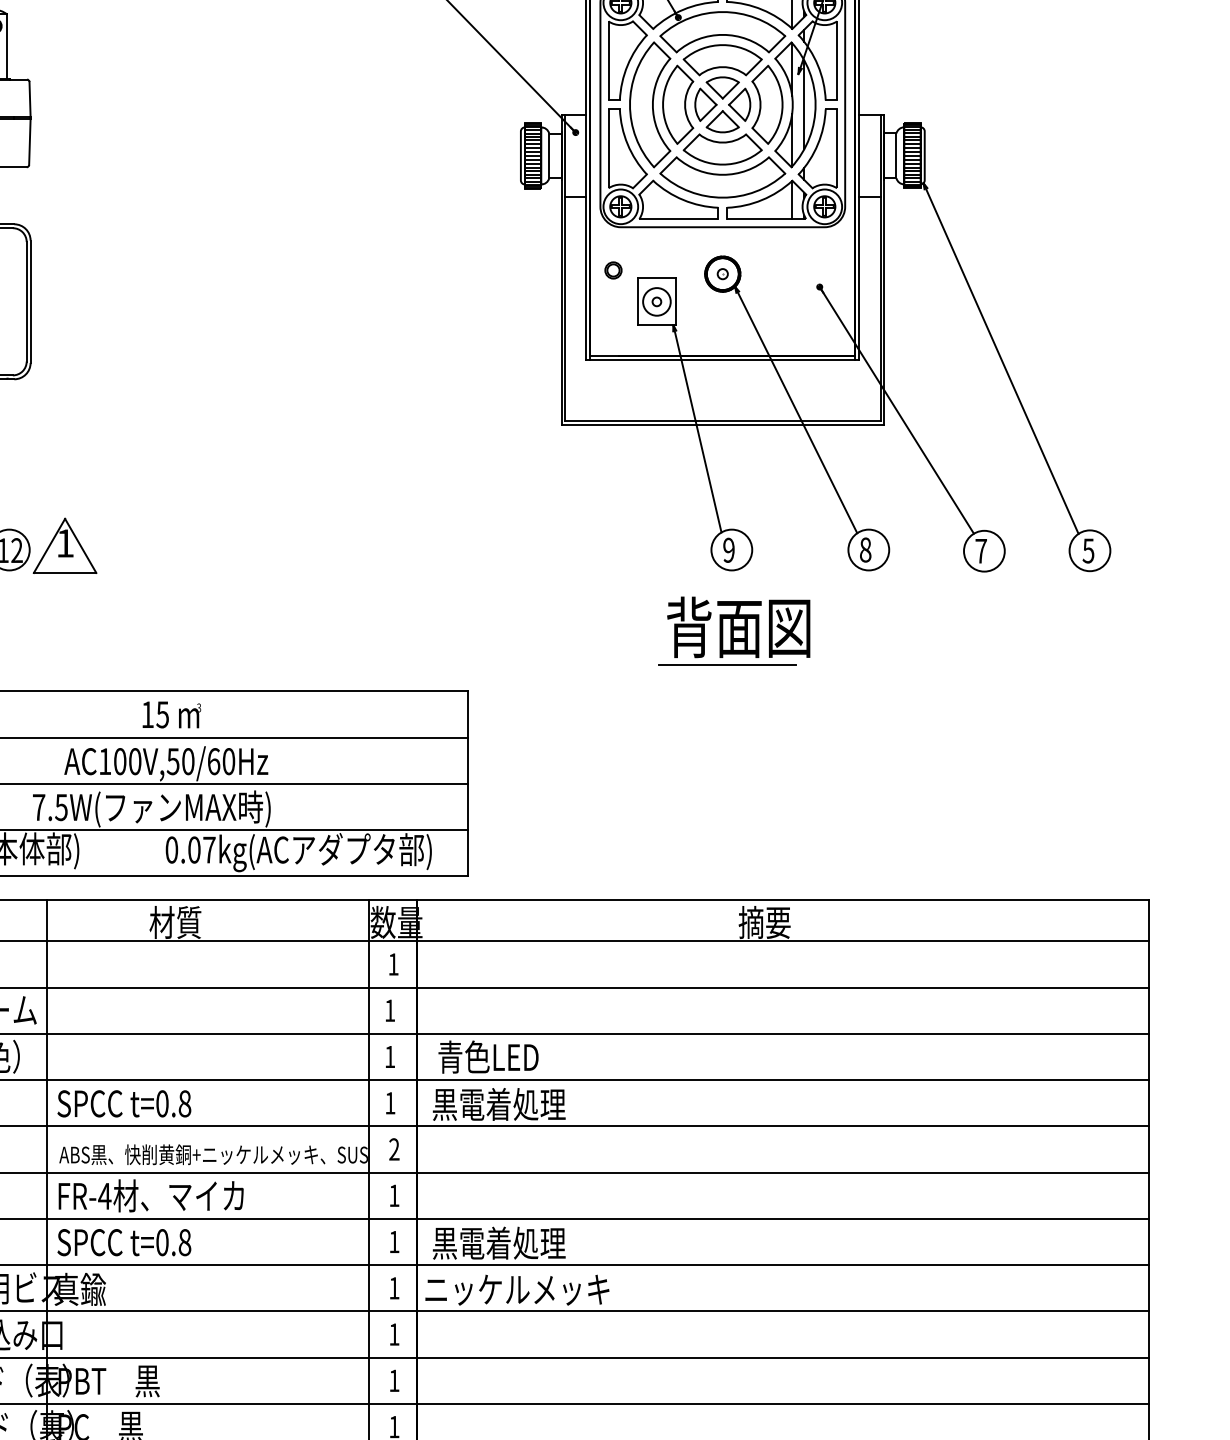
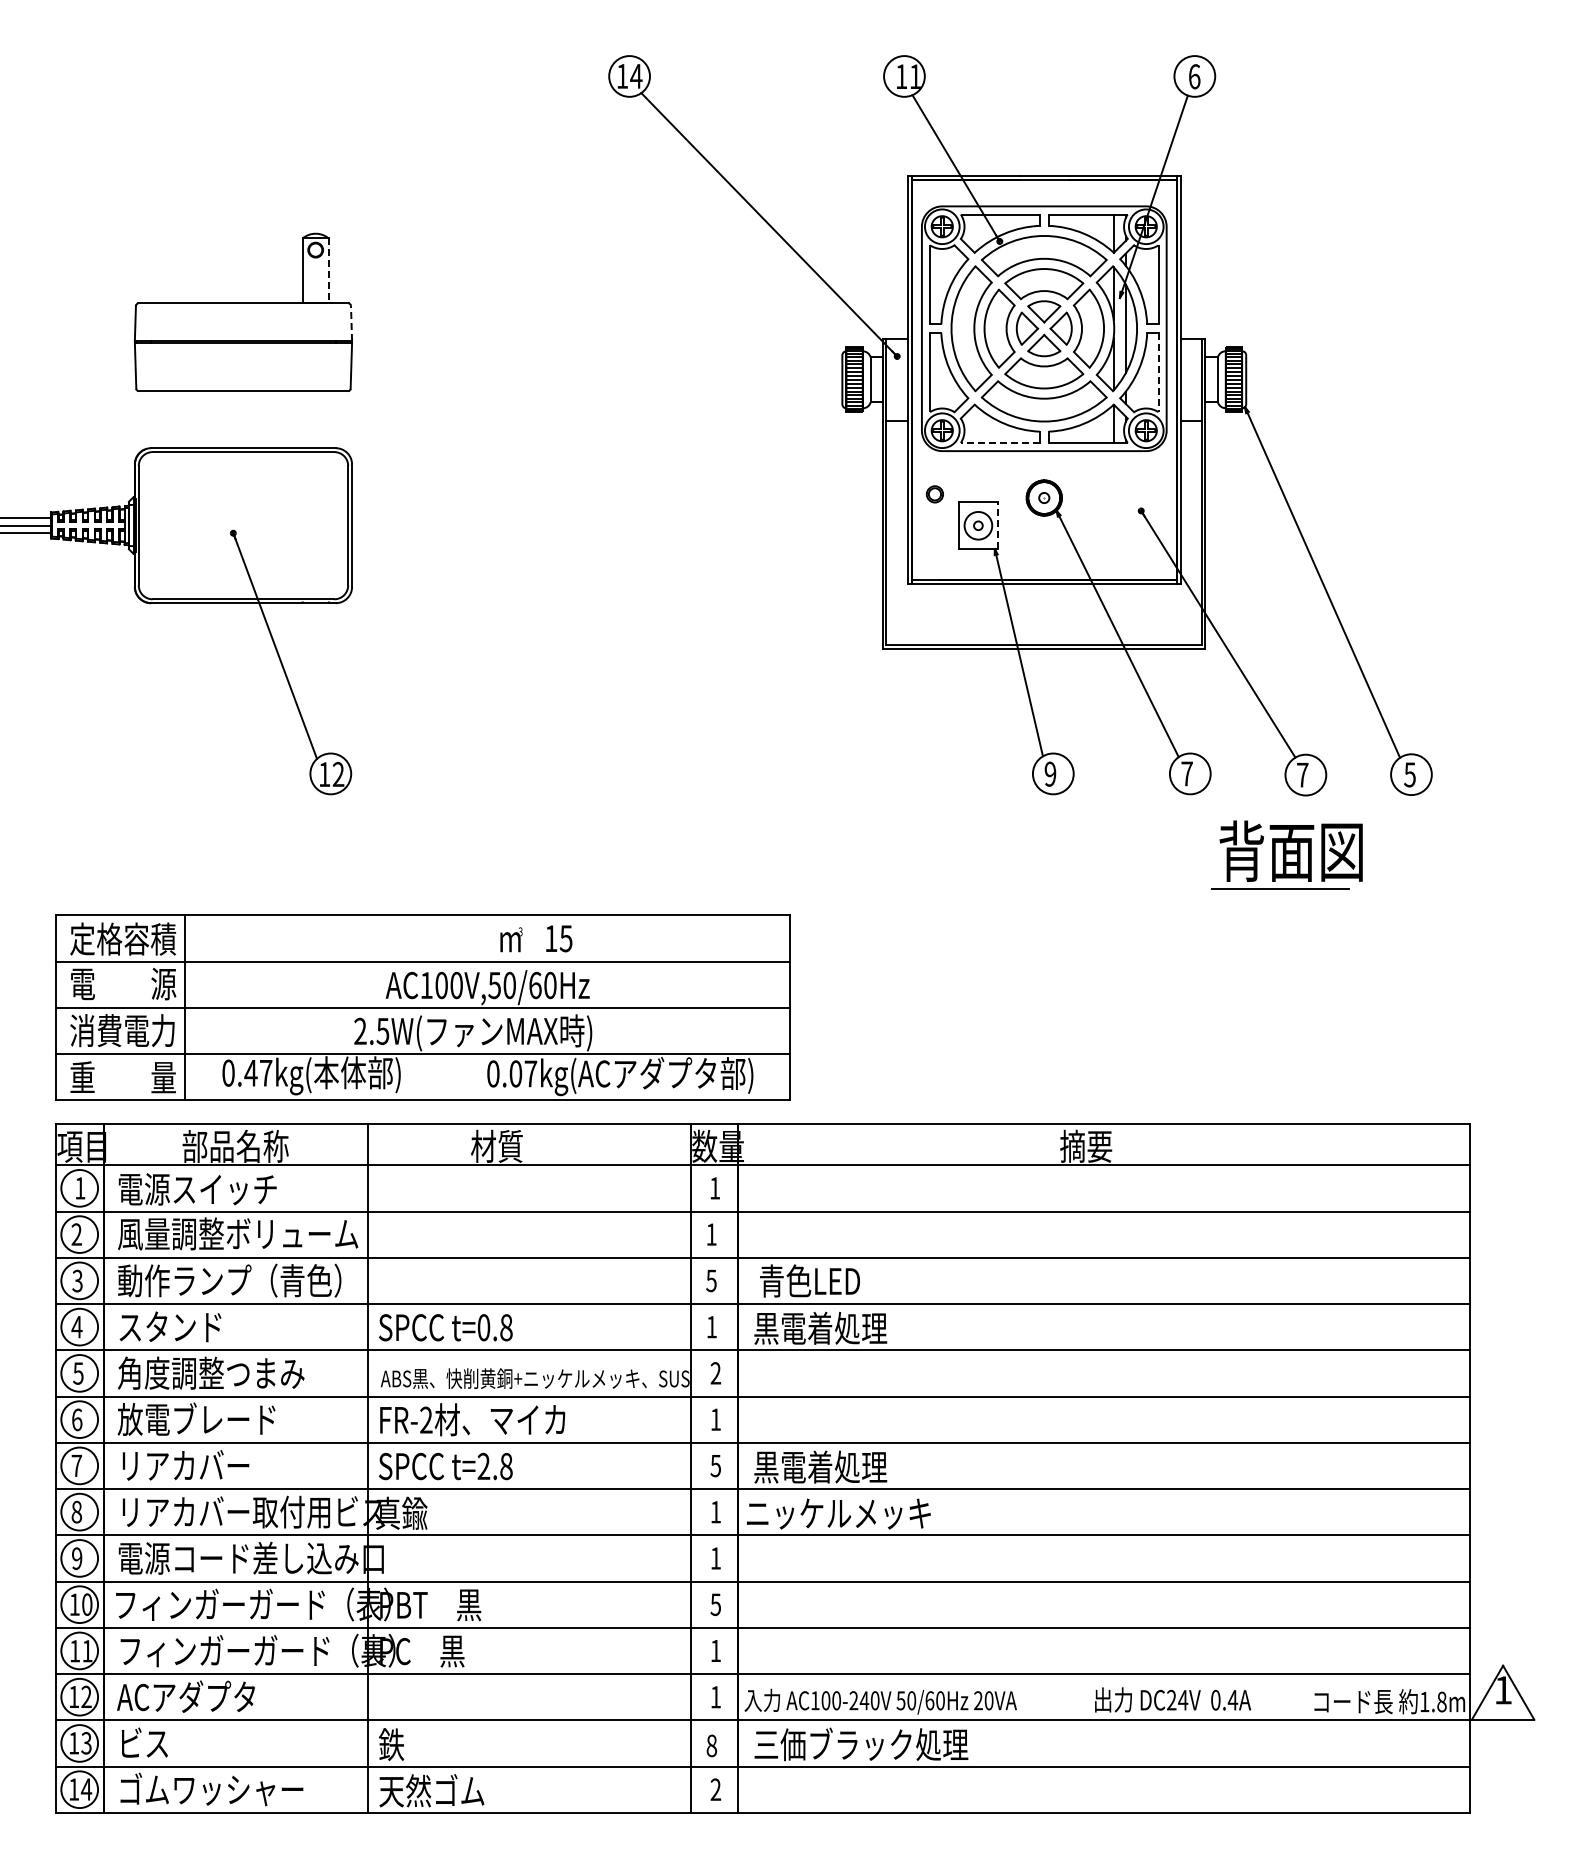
line: (7, 47) -> (328, 271), solid -> dashed
line: (30, 99) -> (351, 323), solid -> dashed
line: (837, 149) -> (1158, 373), solid -> dashed
line: (678, 218) -> (999, 442), solid -> dashed
line: (676, 301) -> (997, 525), solid -> dashed
part: (65, 545) -> (386, 769), removed
text: (865, 549) -> (1186, 773), 8 -> 7
part: (734, 630) -> (1286, 854), moved
text: (156, 714) -> (559, 938), moved
text: (39, 806) -> (360, 1030), 7.5W( -> 2.5W(
text: (390, 1056) -> (711, 1280), 1 -> 5
text: (105, 1195) -> (426, 1419), FR-4 -> FR-2
text: (162, 1242) -> (483, 1466), t=0.8 -> t=2.8
text: (394, 1242) -> (715, 1466), 1 -> 5
text: (394, 1380) -> (715, 1604), 1 -> 5

